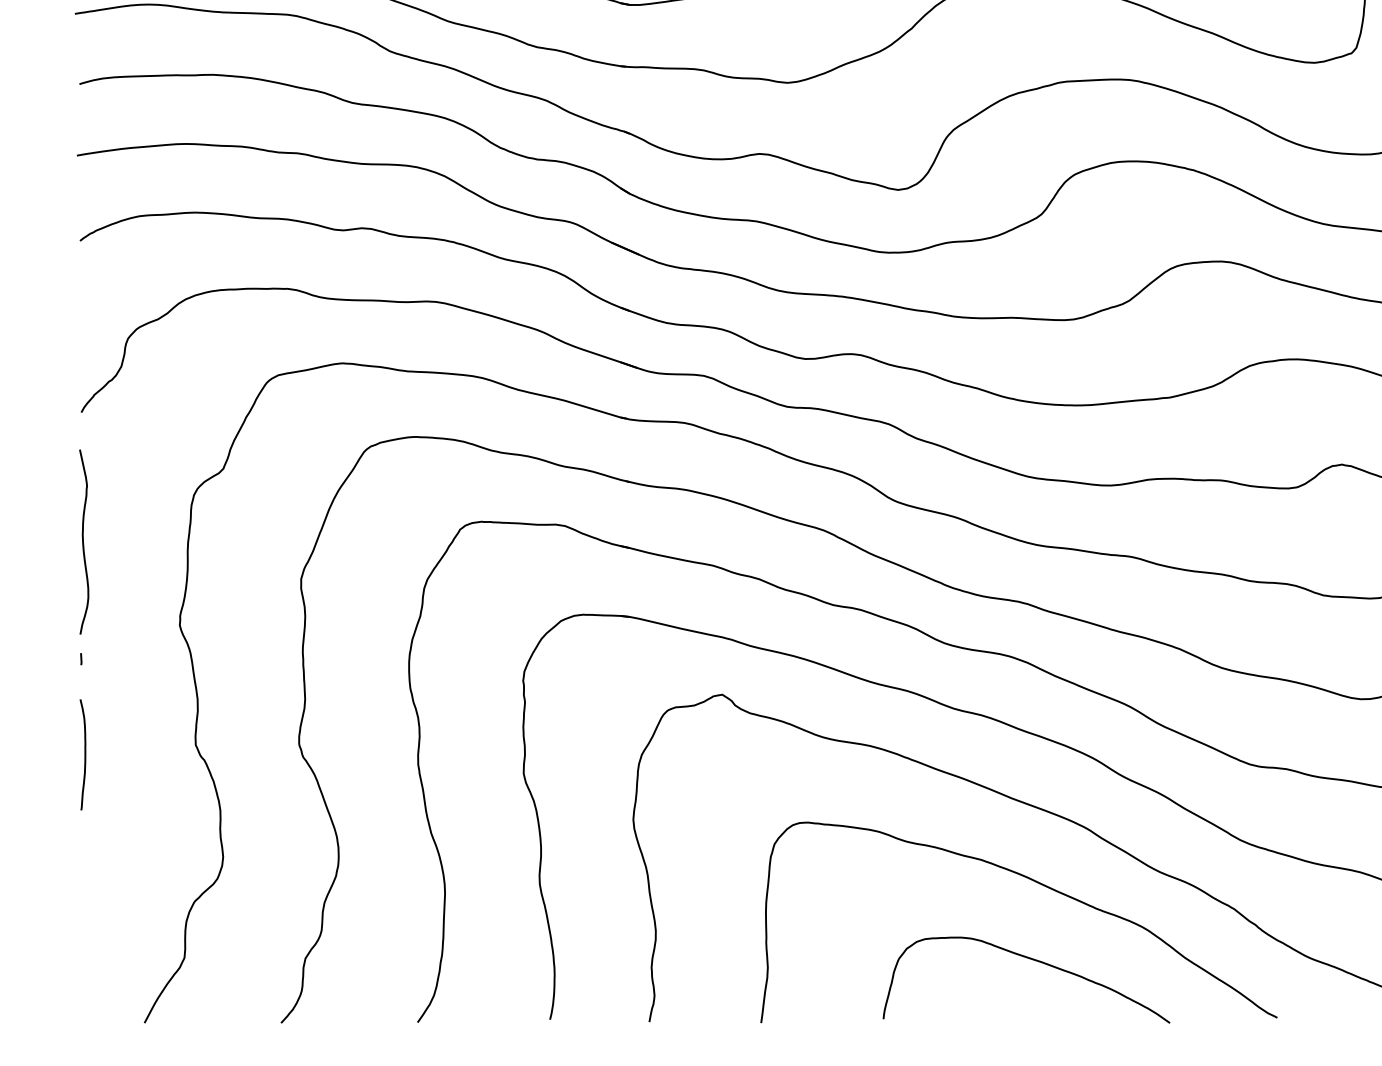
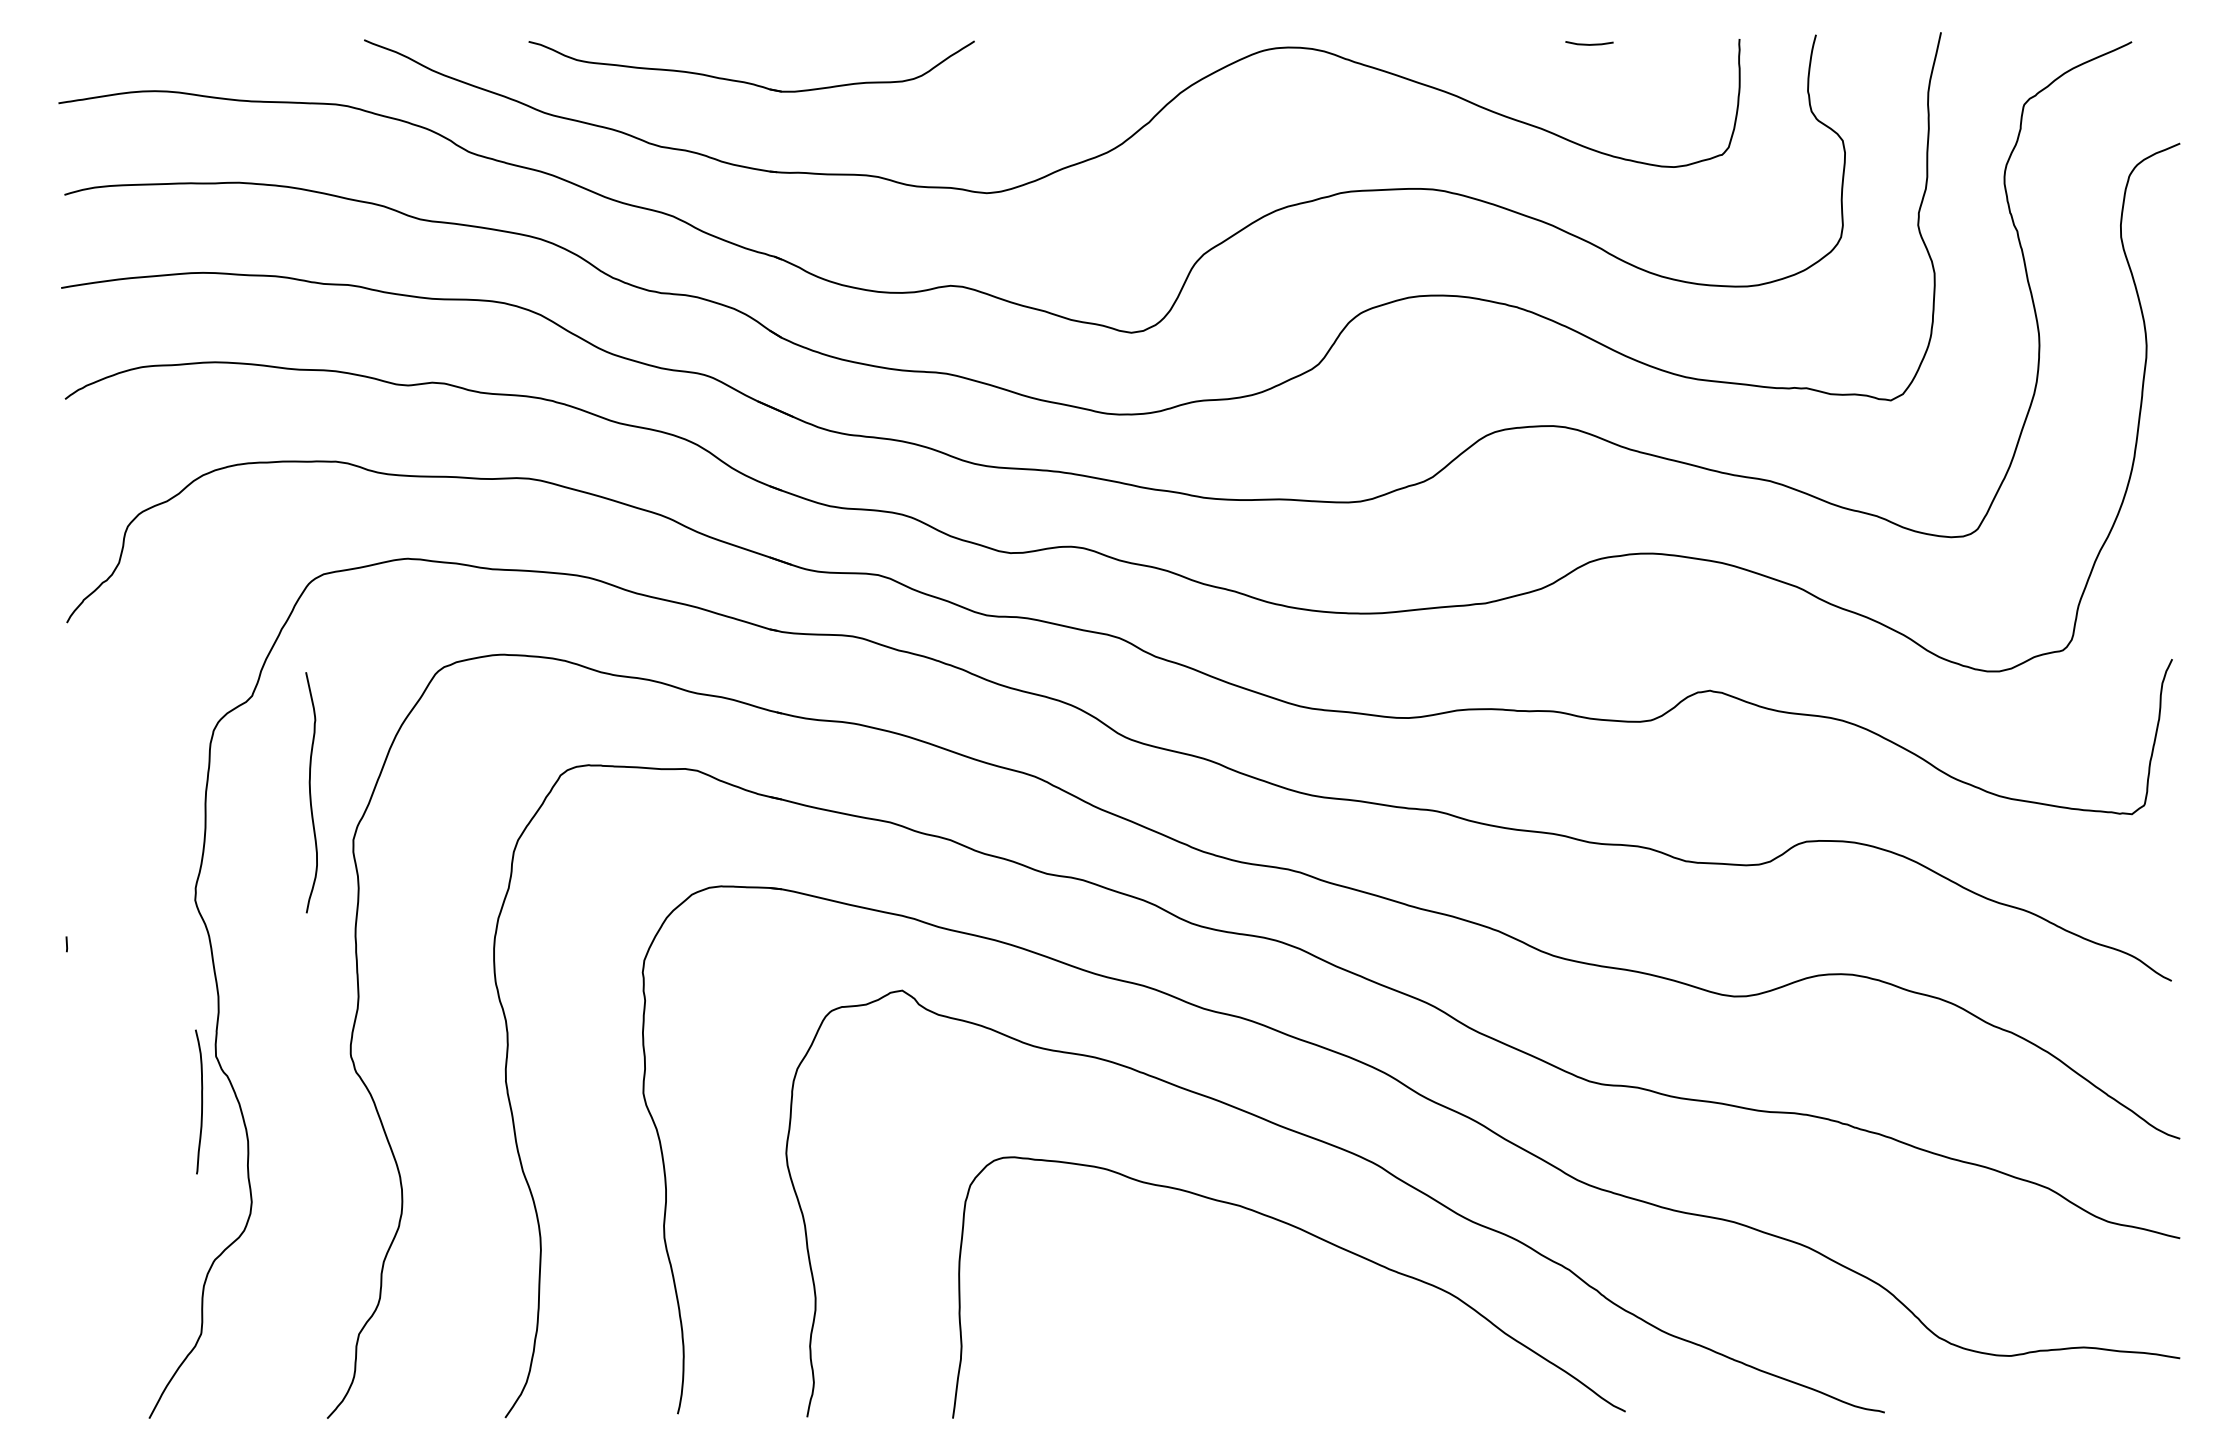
curve: (83, 541) -> (310, 792), moved
curve: (84, 754) -> (201, 1101), moved
curve: (1032, 960) -> (1306, 1336), removed

